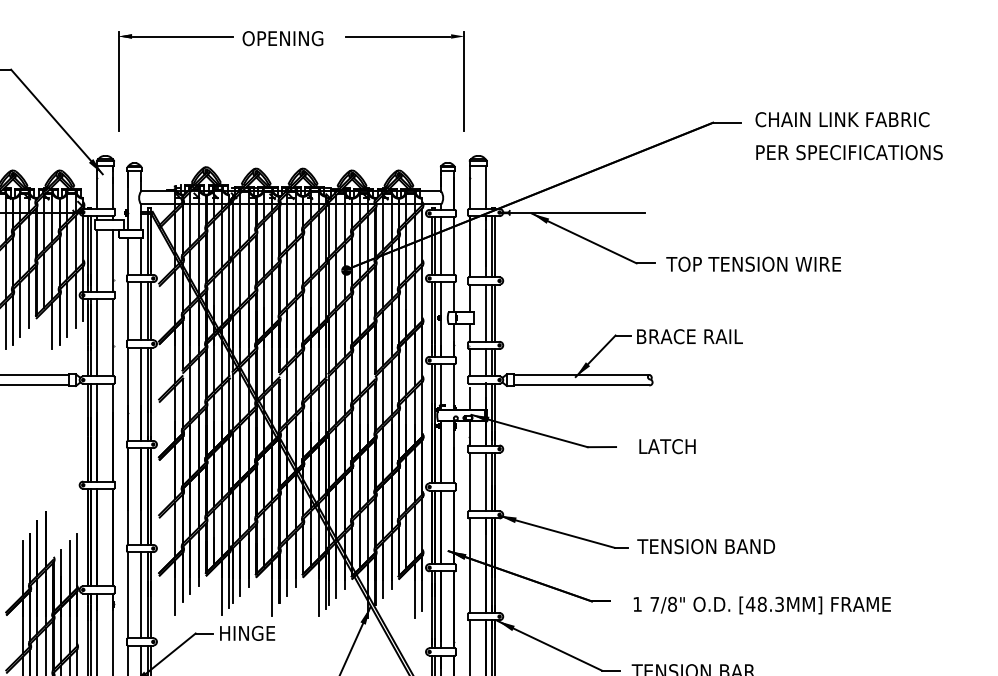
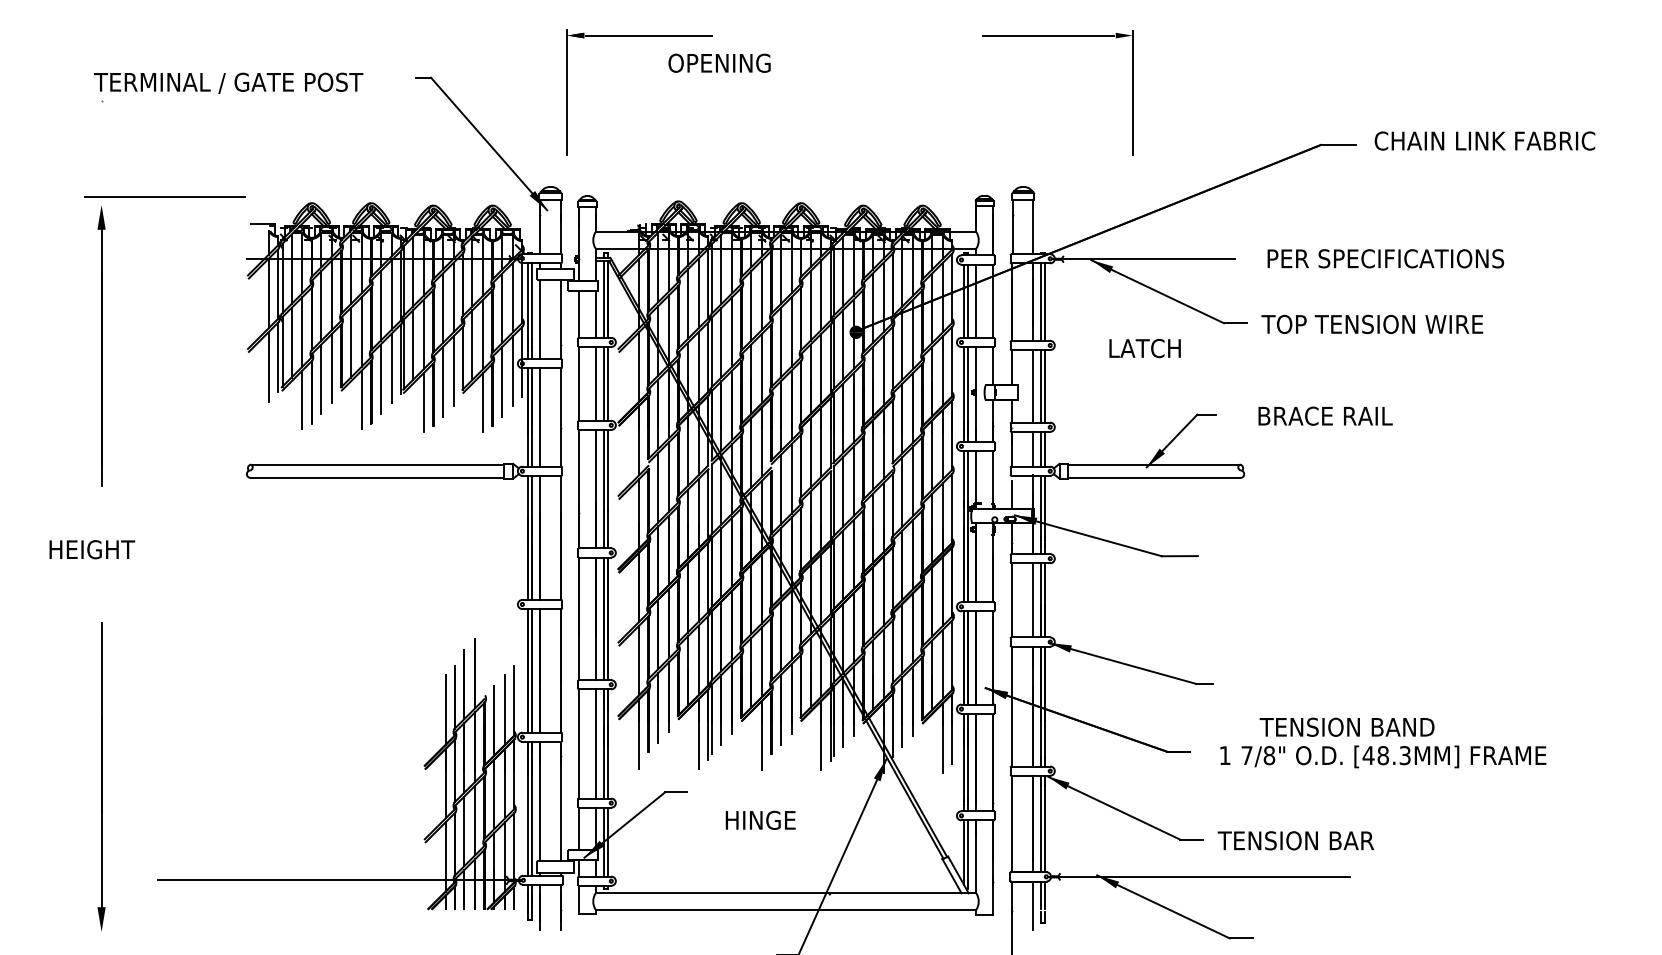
text: (282, 37) -> (719, 62), moved
part: (405, 37) -> (1057, 36), moved
text: (849, 152) -> (1385, 258), moved
text: (689, 336) -> (1325, 415), moved
text: (667, 446) -> (1144, 348), moved
text: (705, 545) -> (1346, 726), moved
text: (247, 632) -> (760, 819), moved

